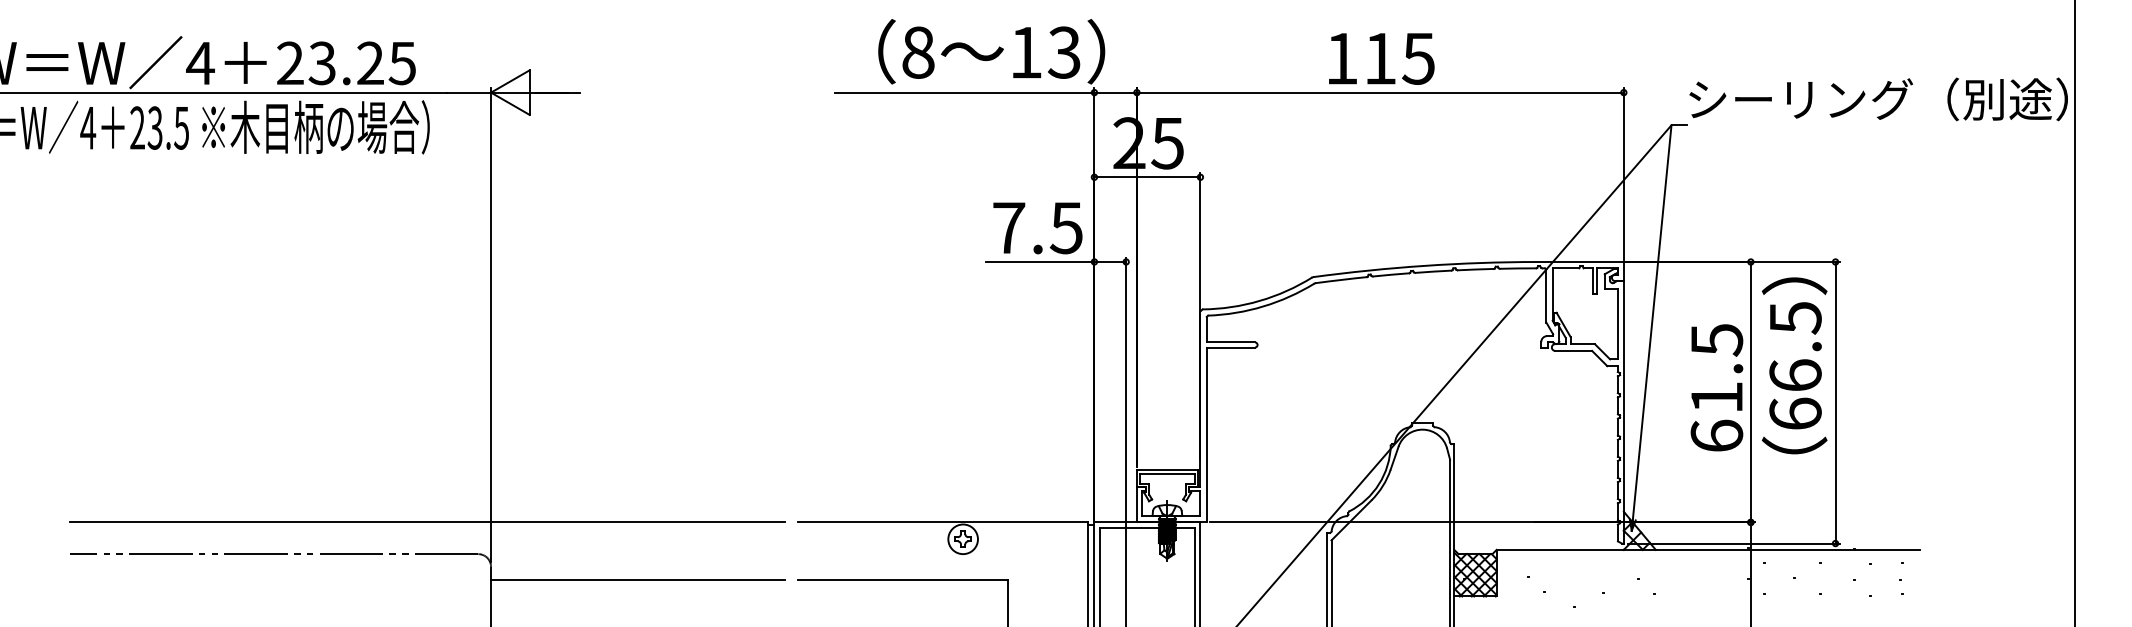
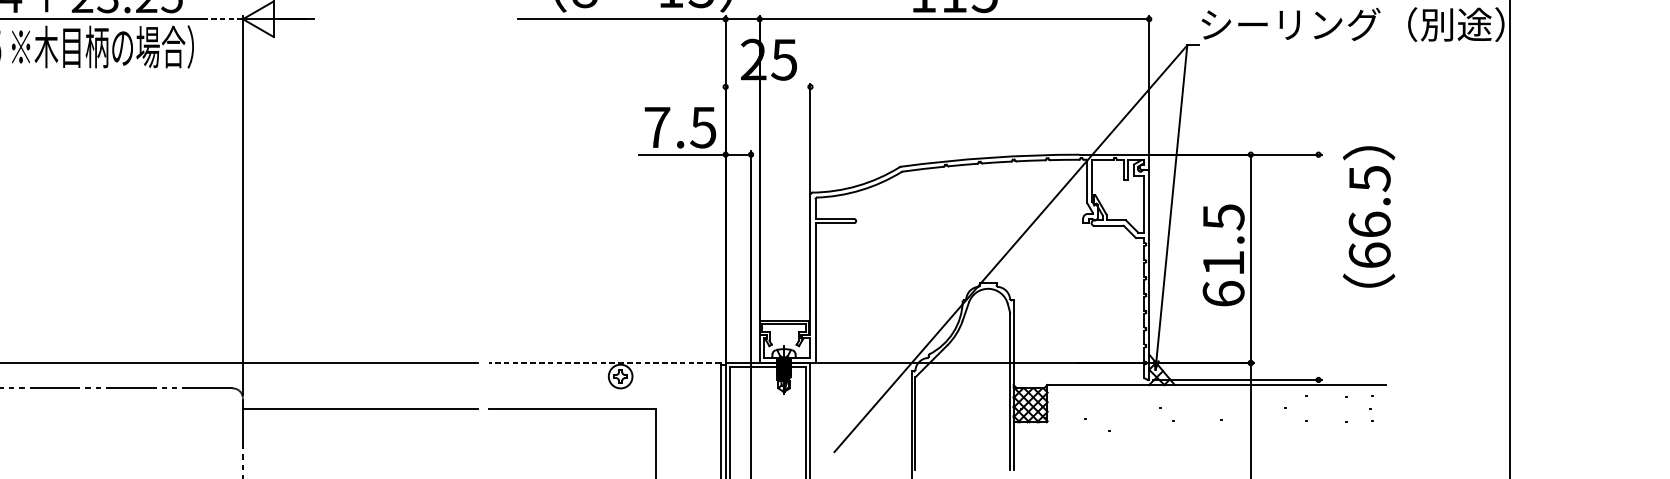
line: (468, 92) -> (224, 19), solid -> dashed
line: (1147, 177) -> (768, 87), removed
text: (1794, 365) -> (1368, 216), moved
line: (1835, 402) -> (1318, 267), removed
line: (942, 522) -> (604, 363), solid -> dashed

